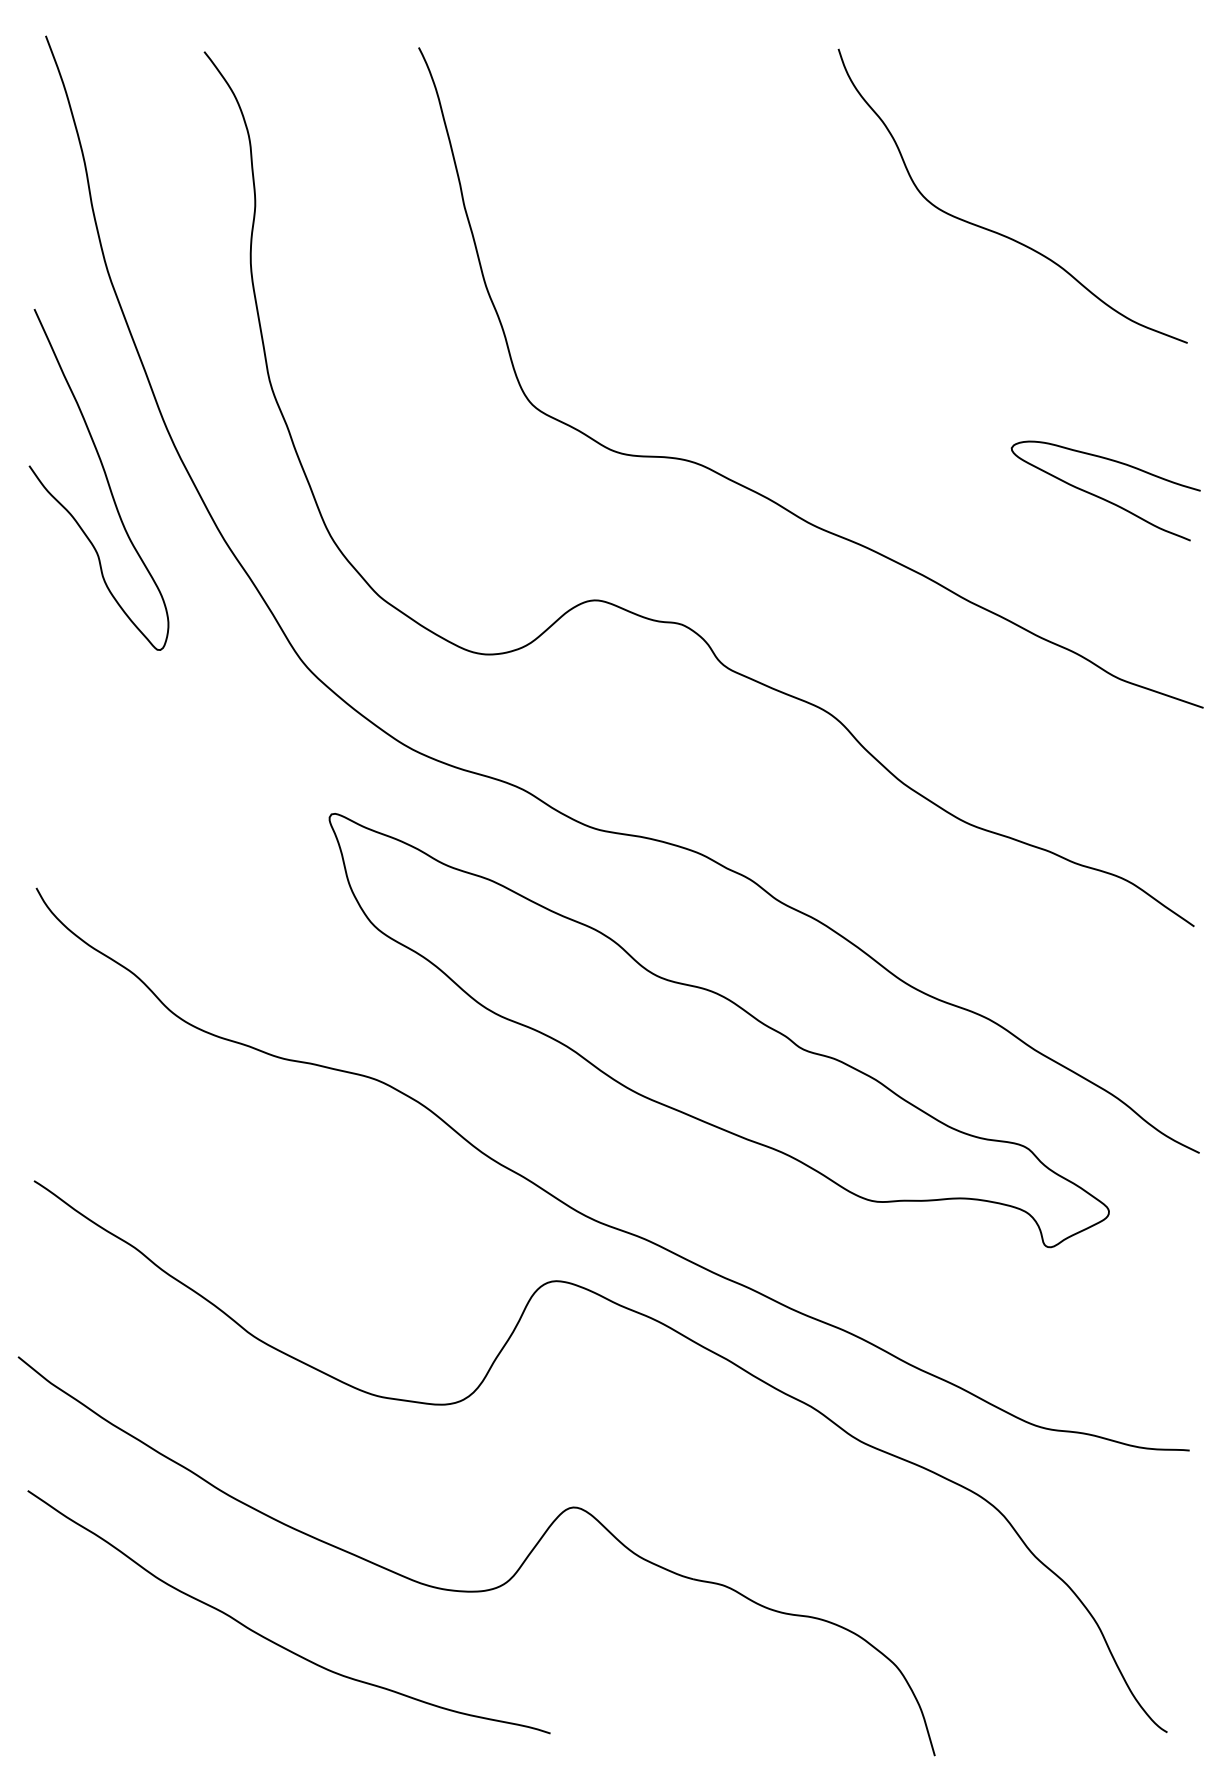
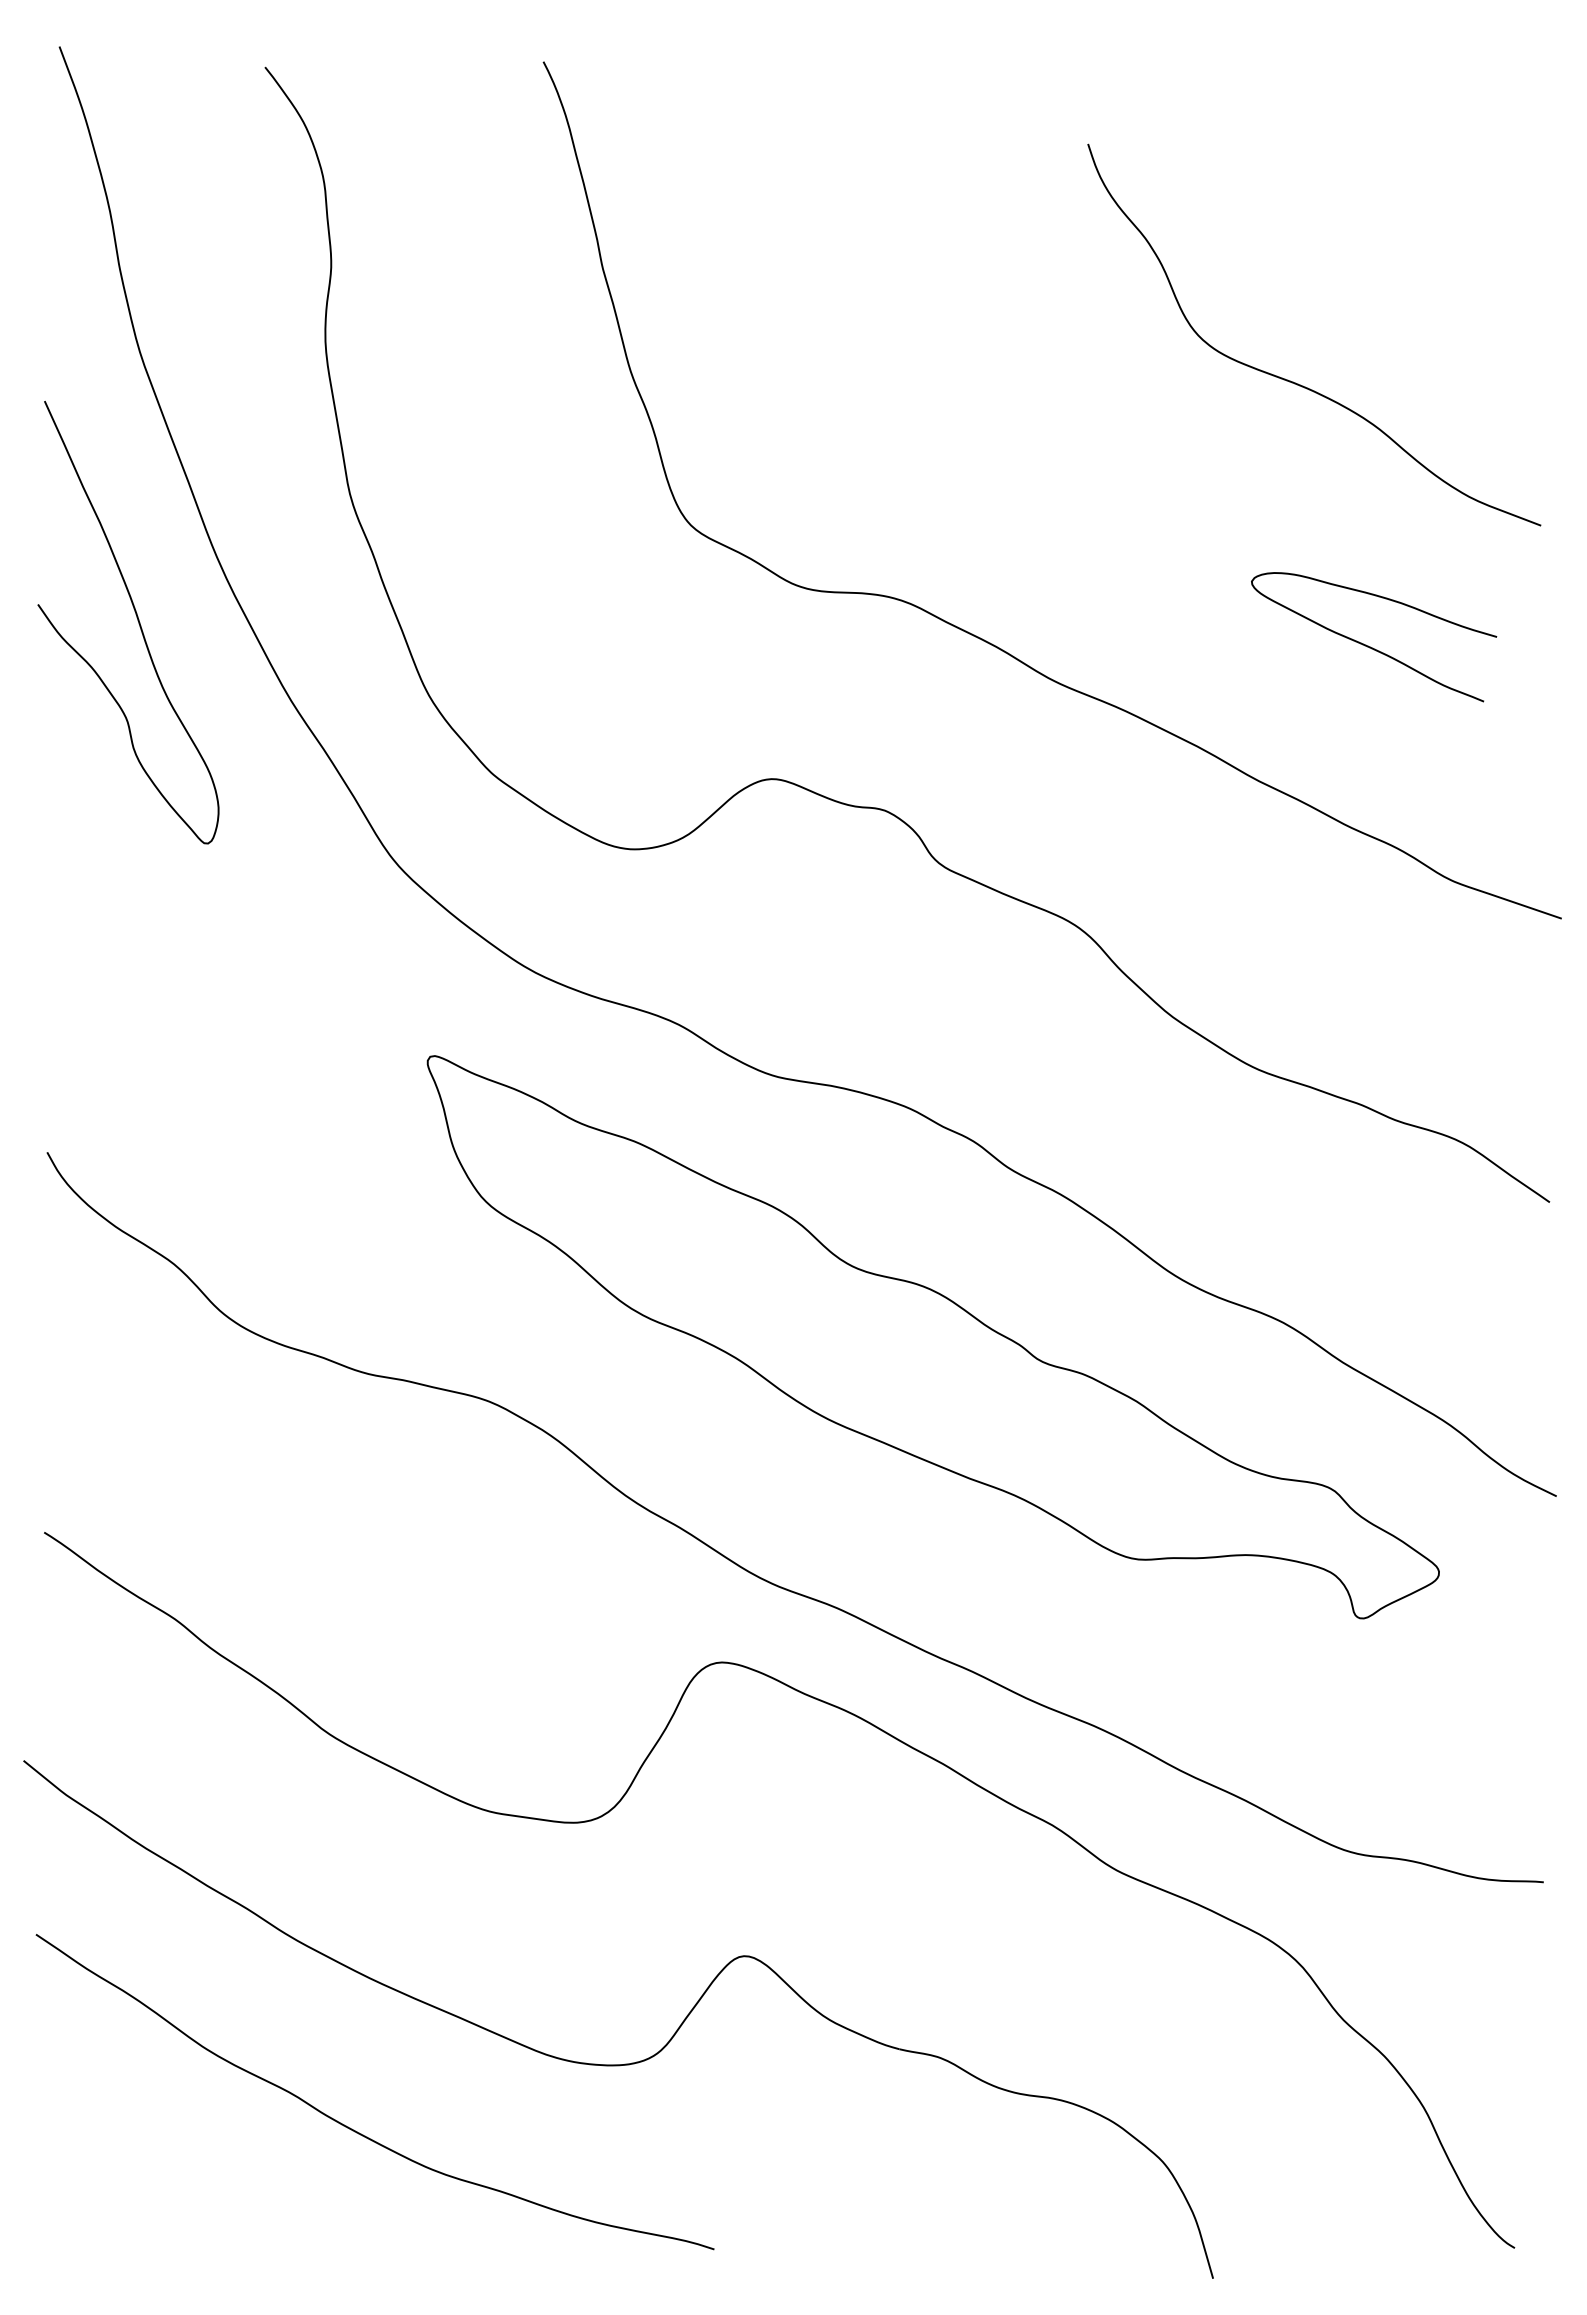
curve: (996, 231) -> (1293, 380), moved
curve: (1102, 497) -> (1369, 645), moved

